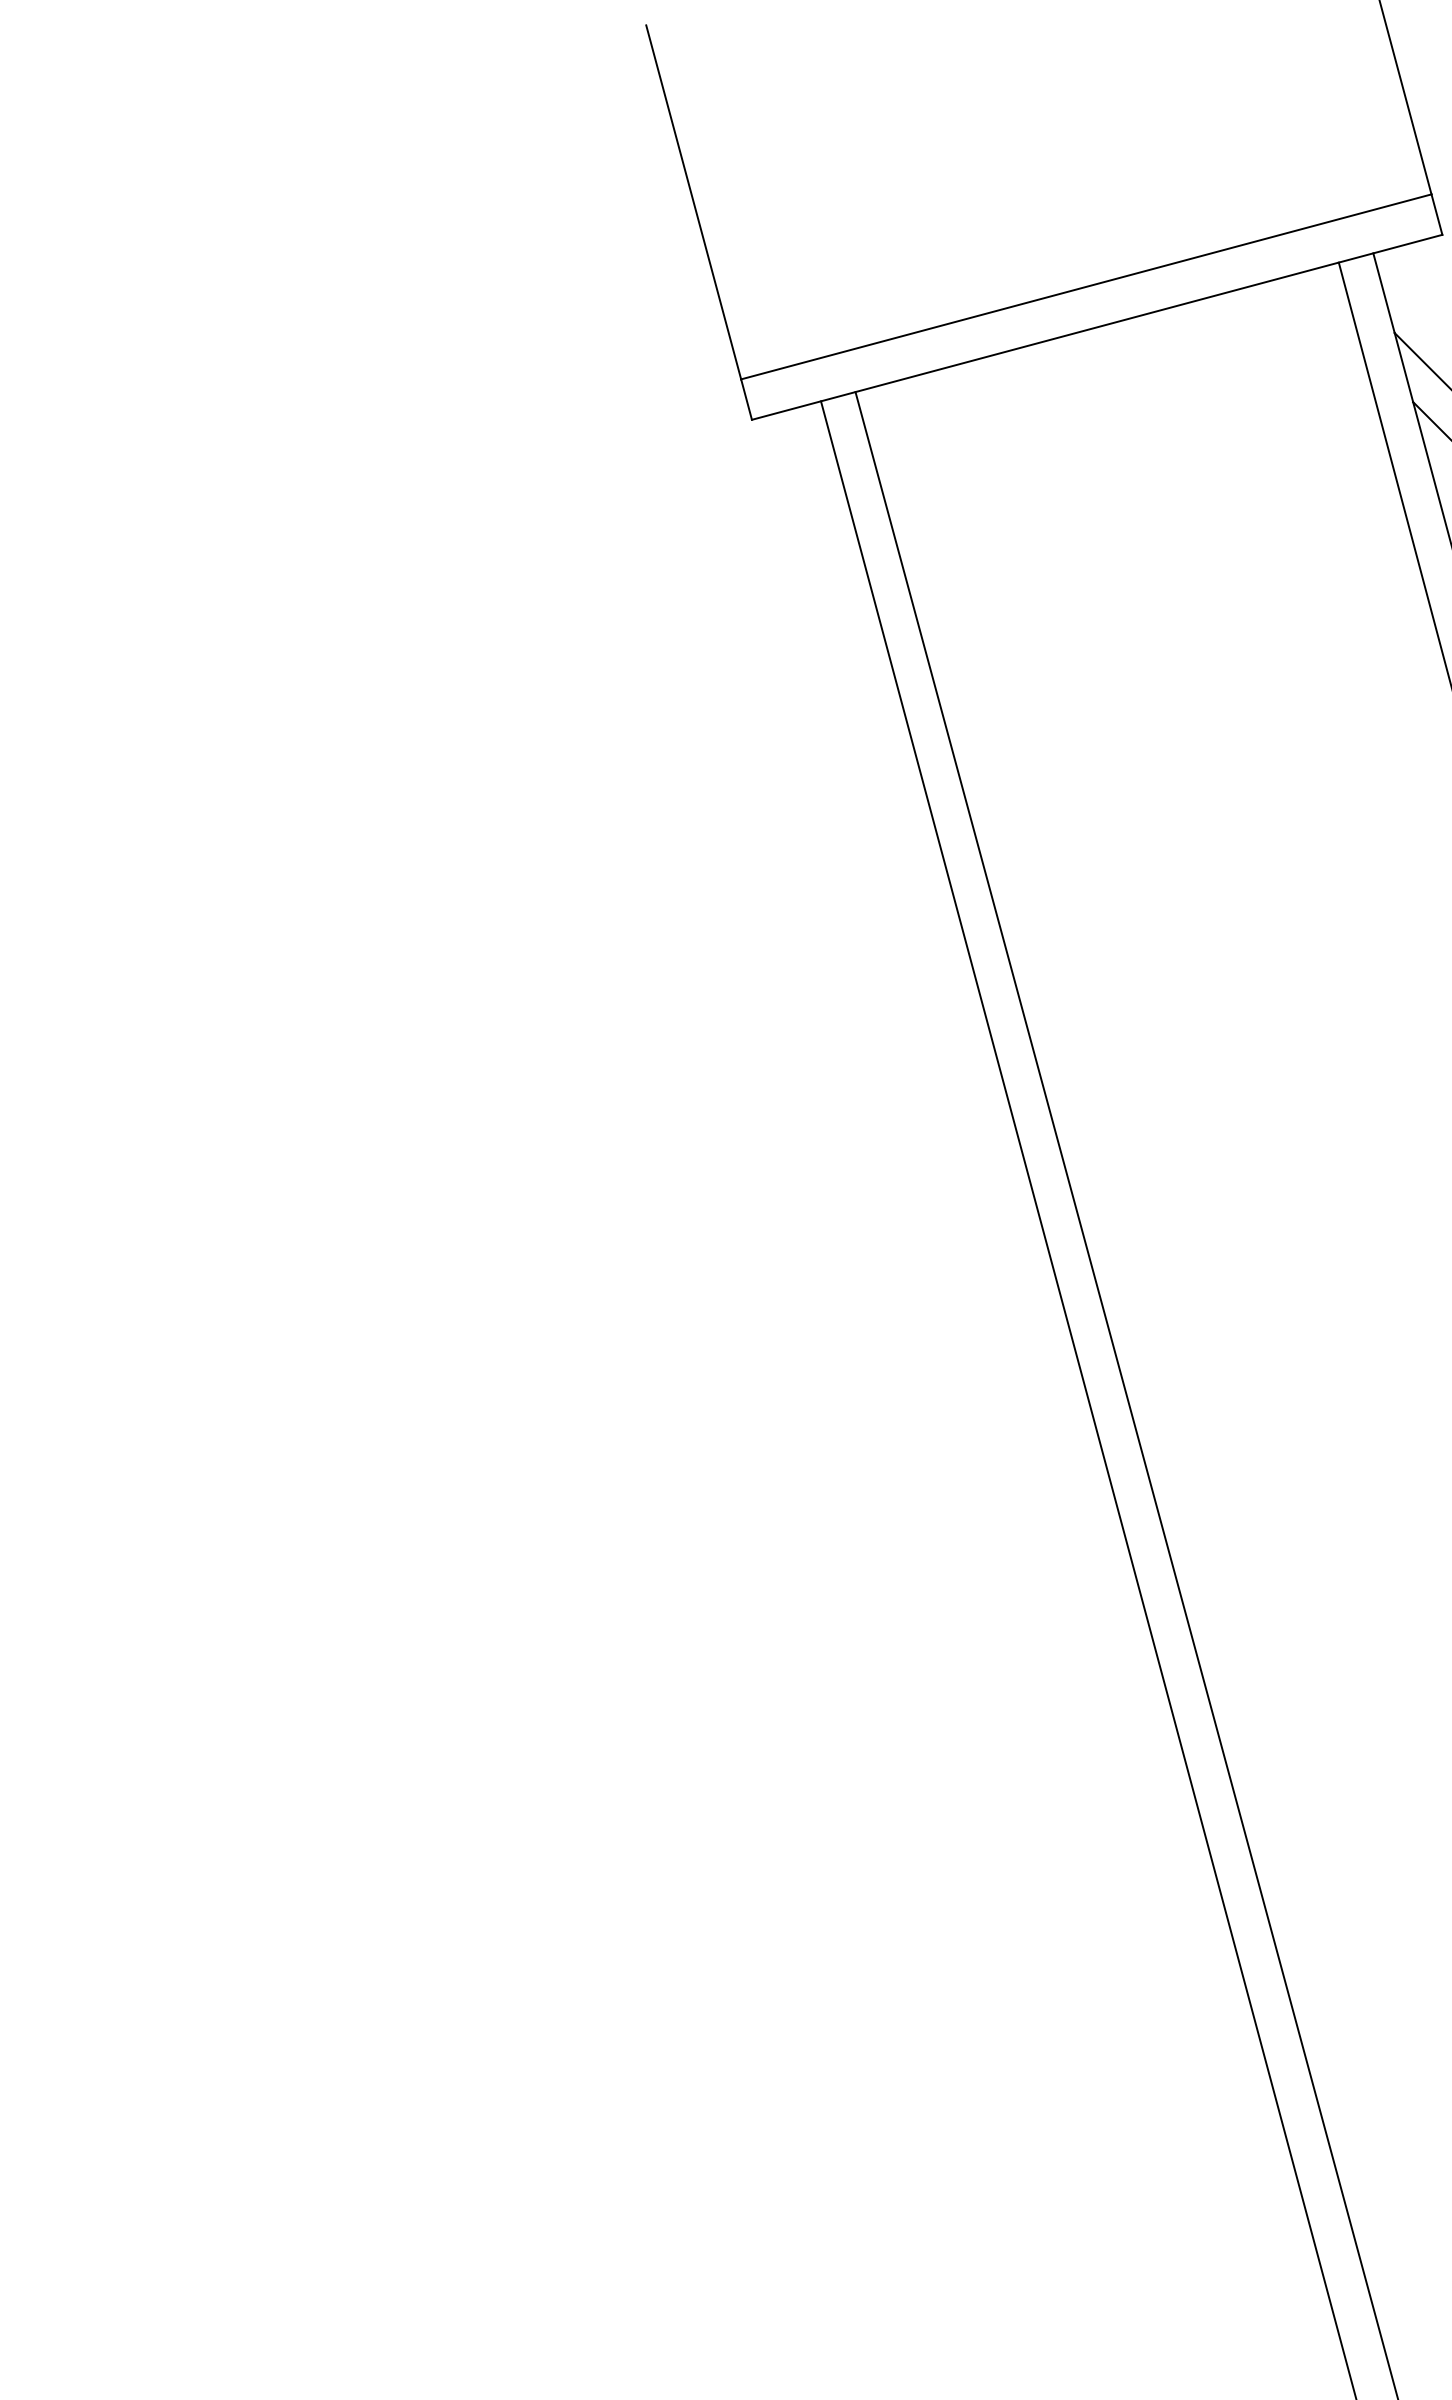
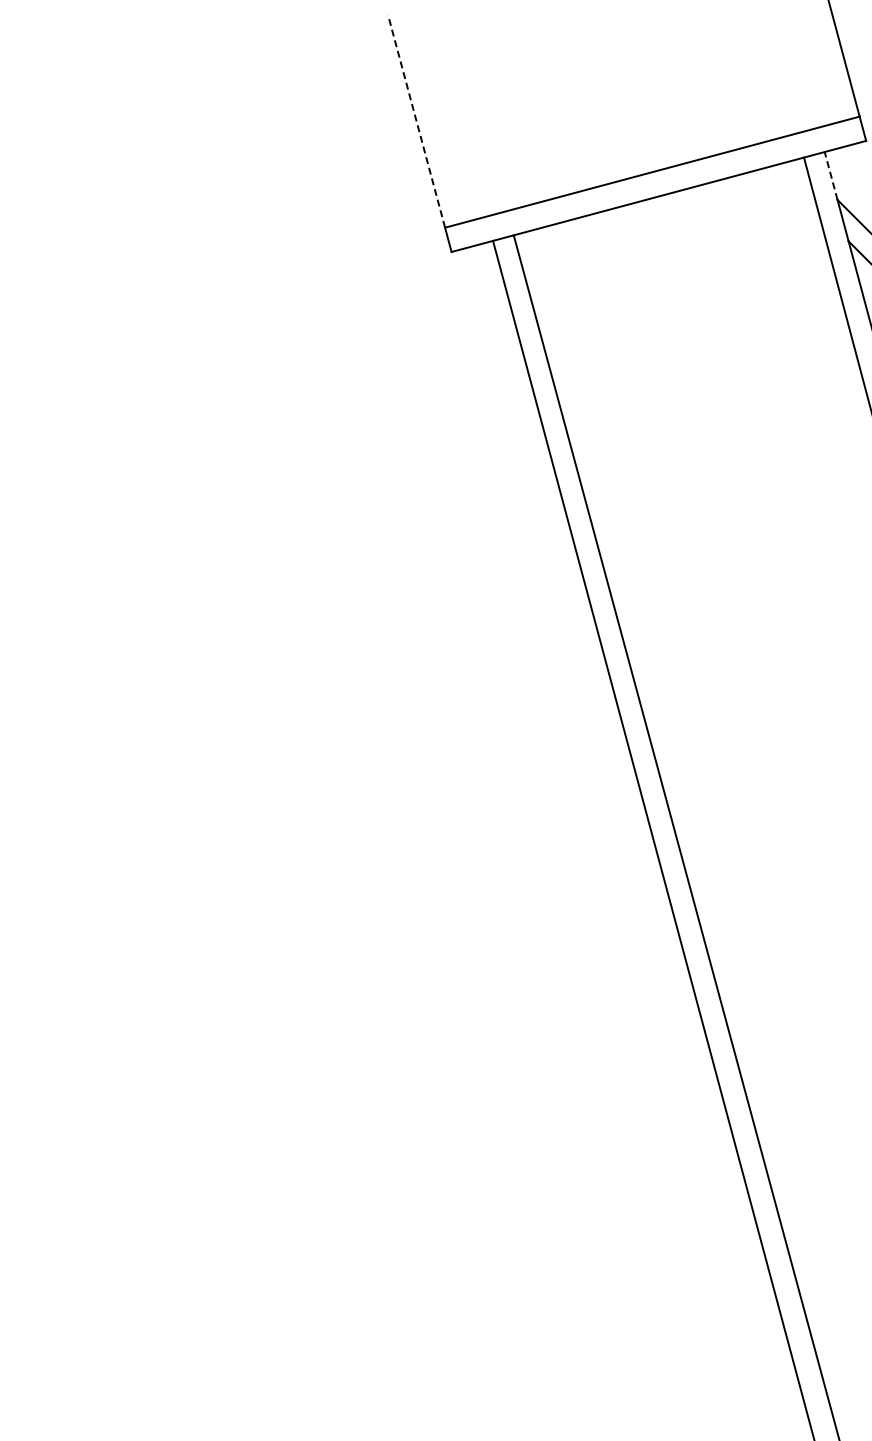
line: (693, 200) -> (416, 120), solid -> dashed
line: (1384, 292) -> (831, 175), solid -> dashed

